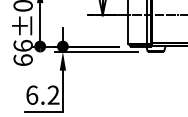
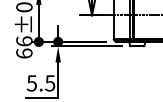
text: (42, 95) -> (40, 83), 6.2 -> 5.5

